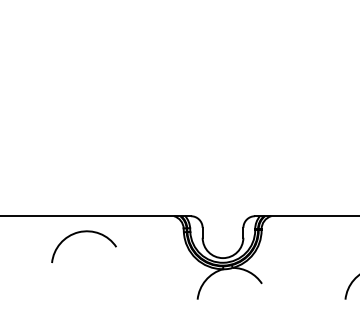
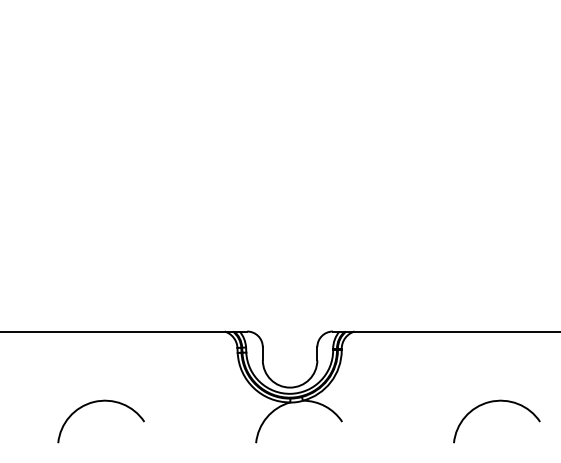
arc: (82, 232) -> (98, 402), moved

